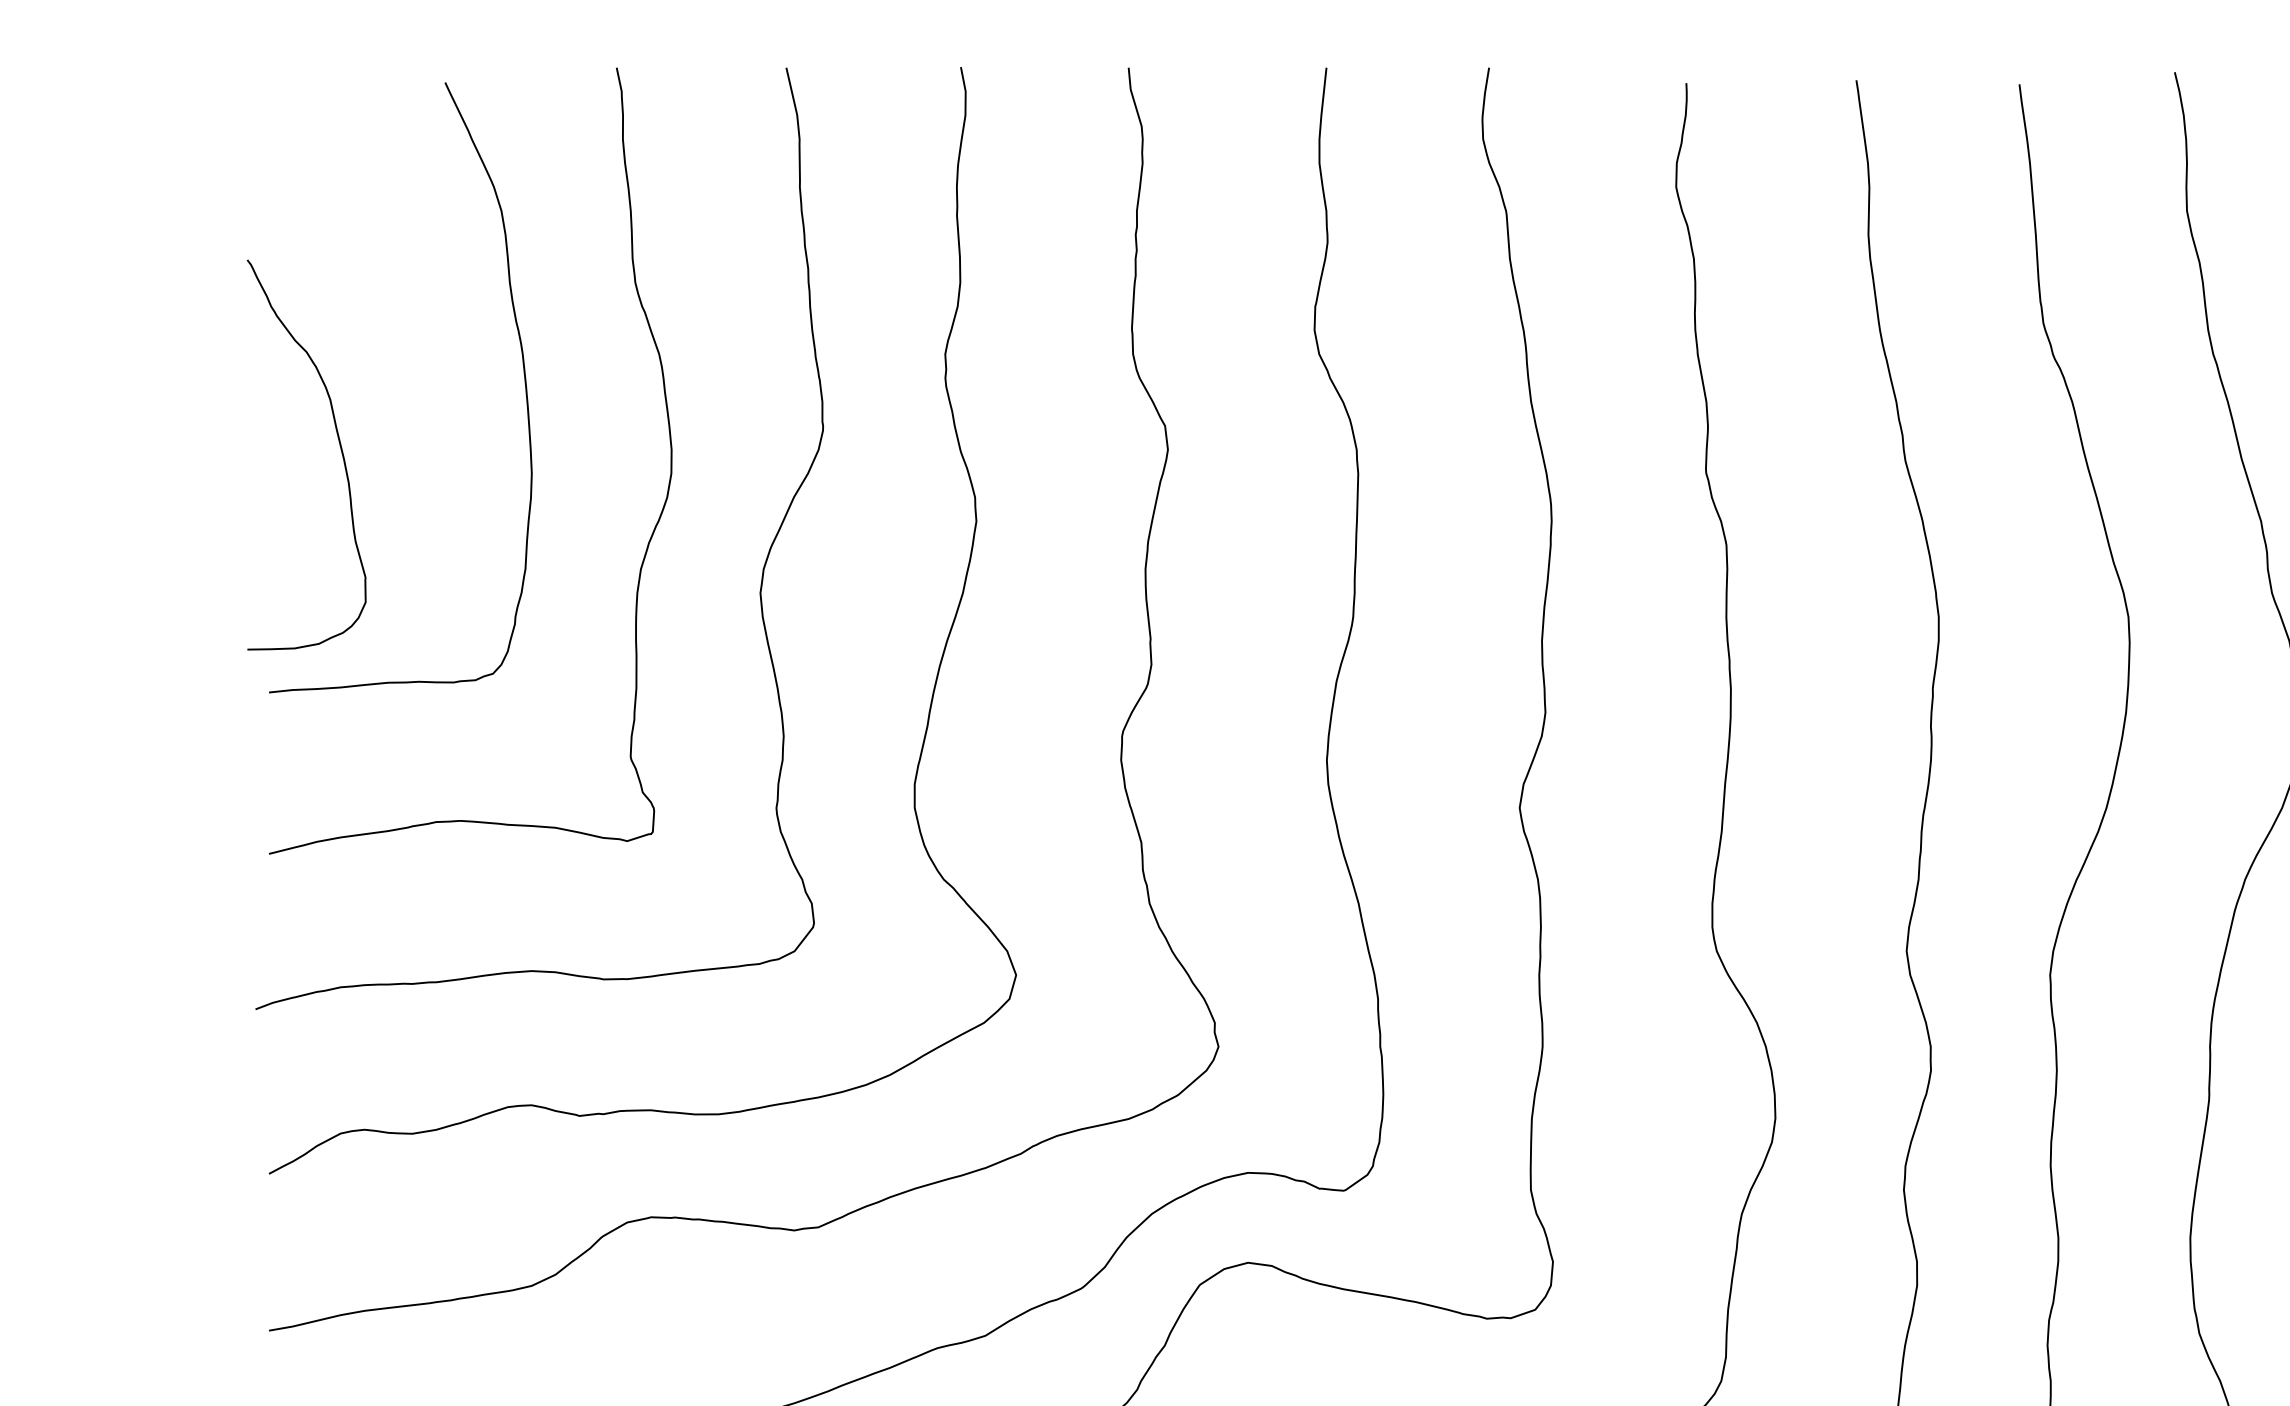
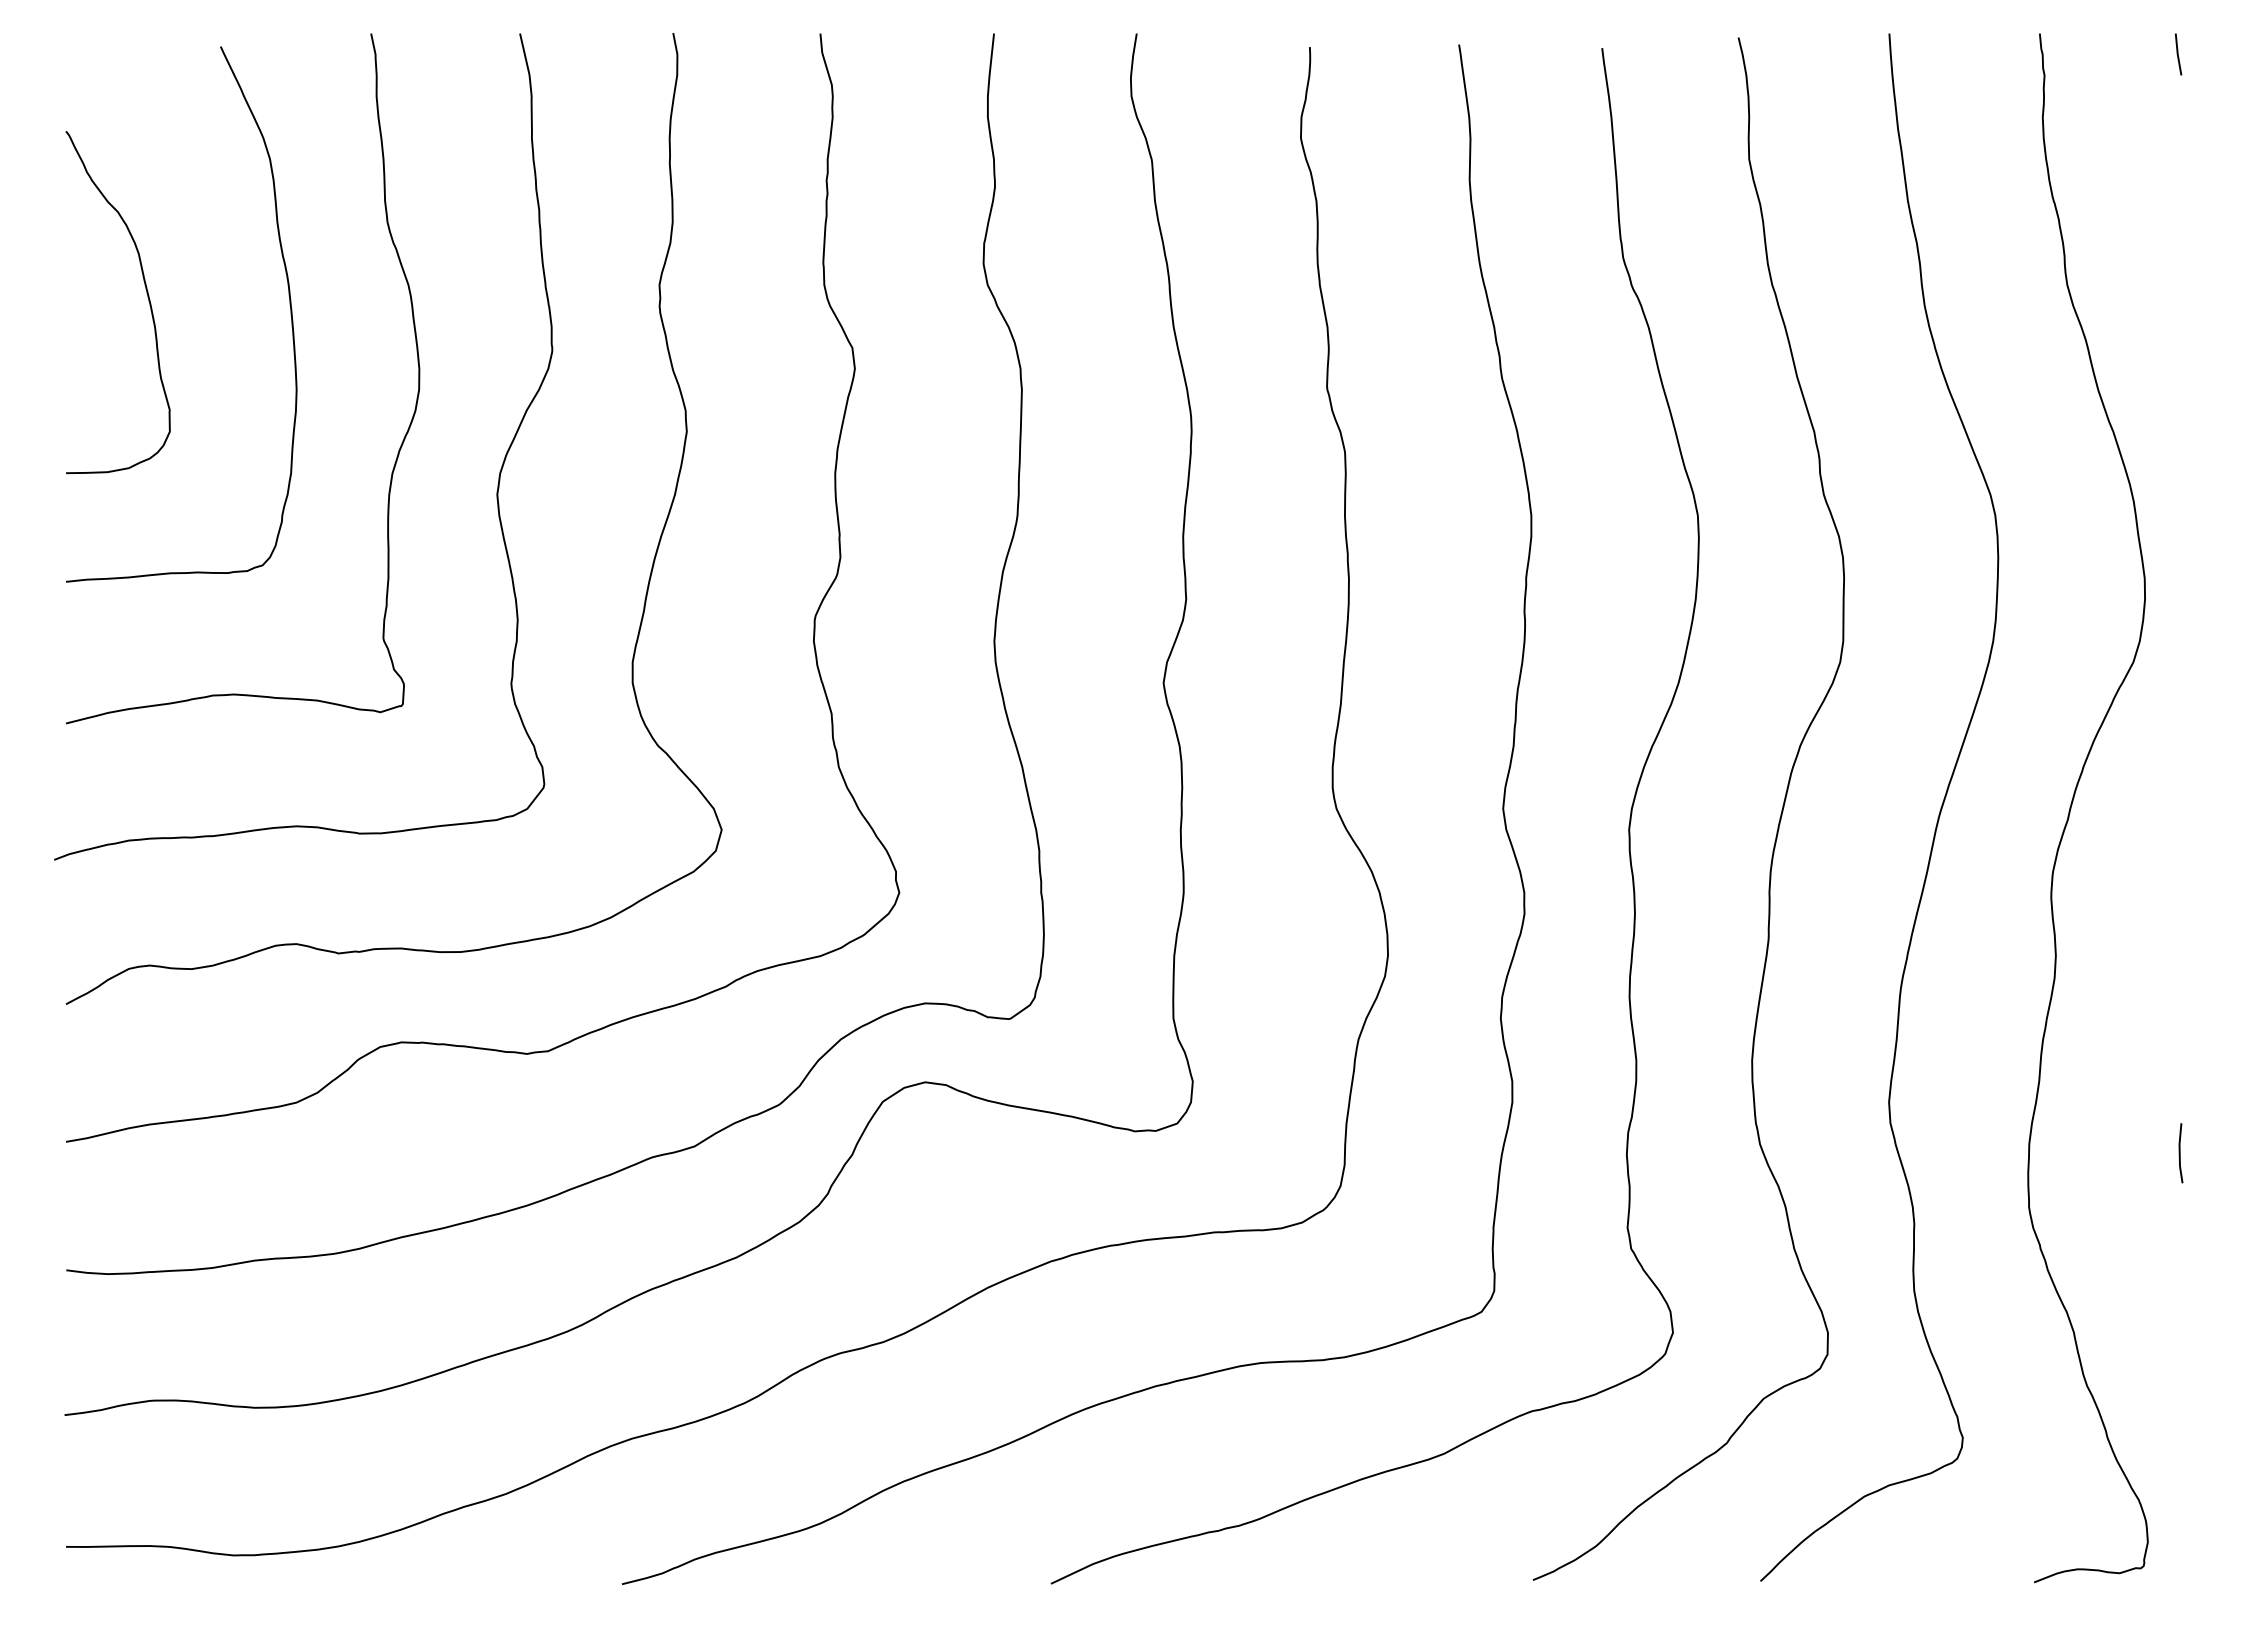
curve: (339, 444) -> (146, 293), moved

